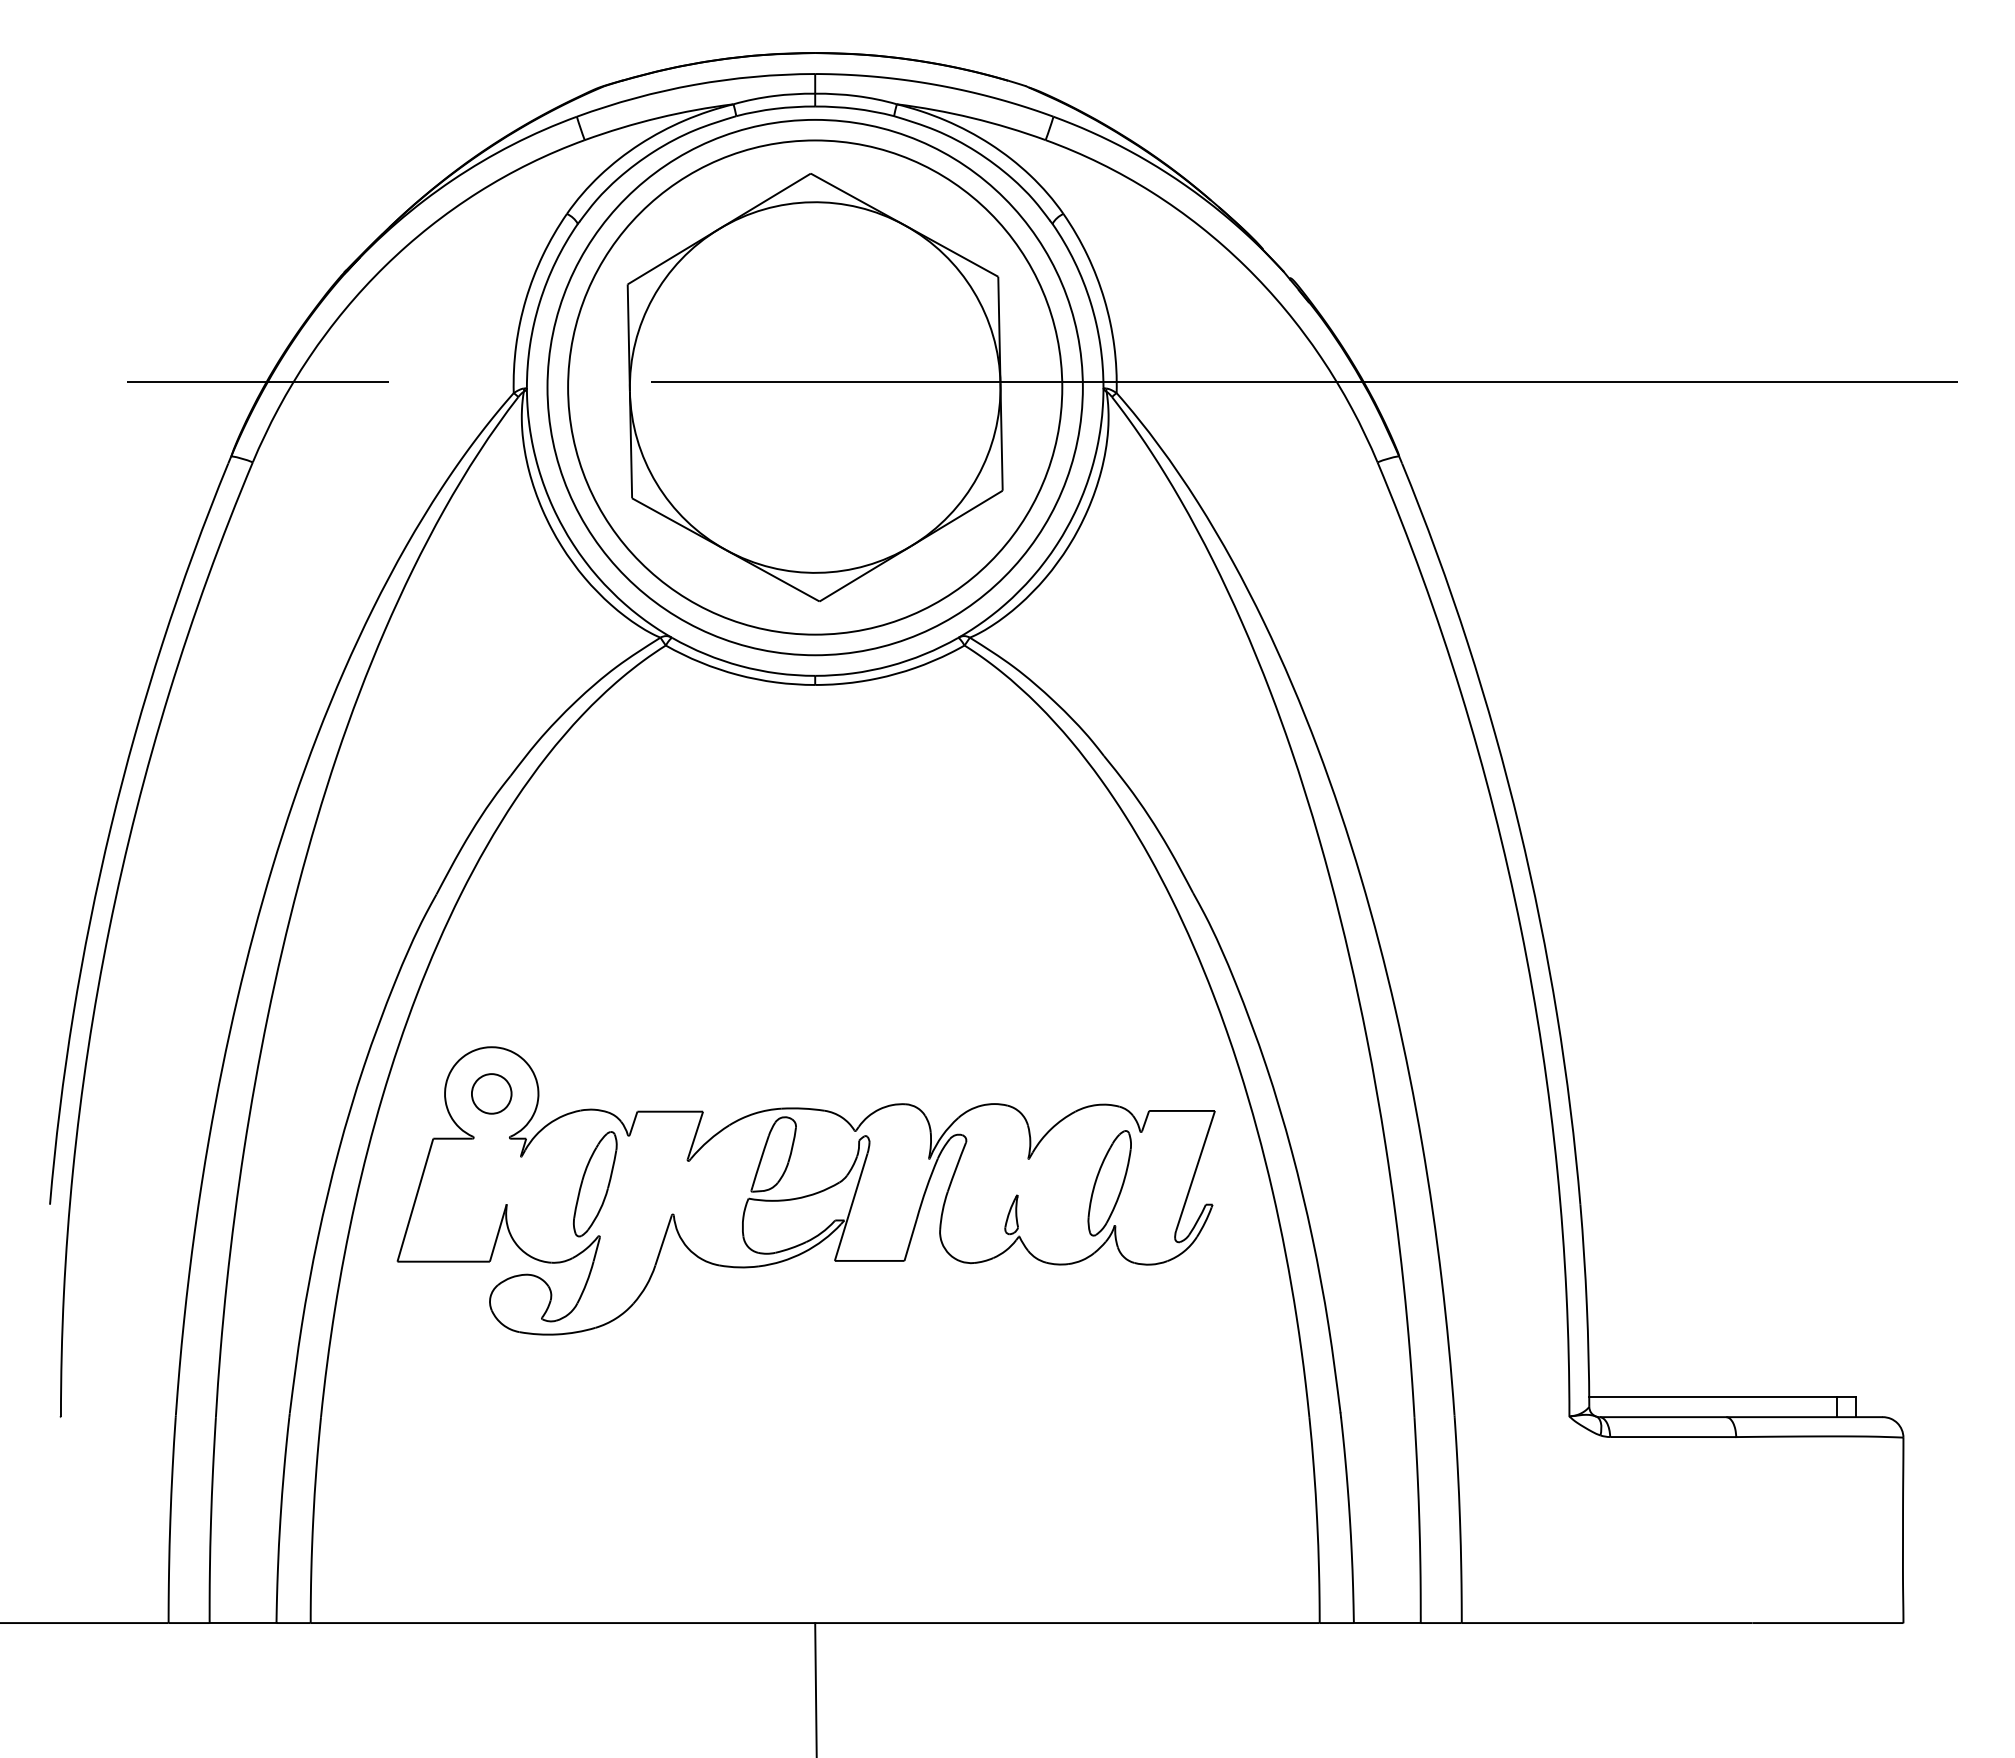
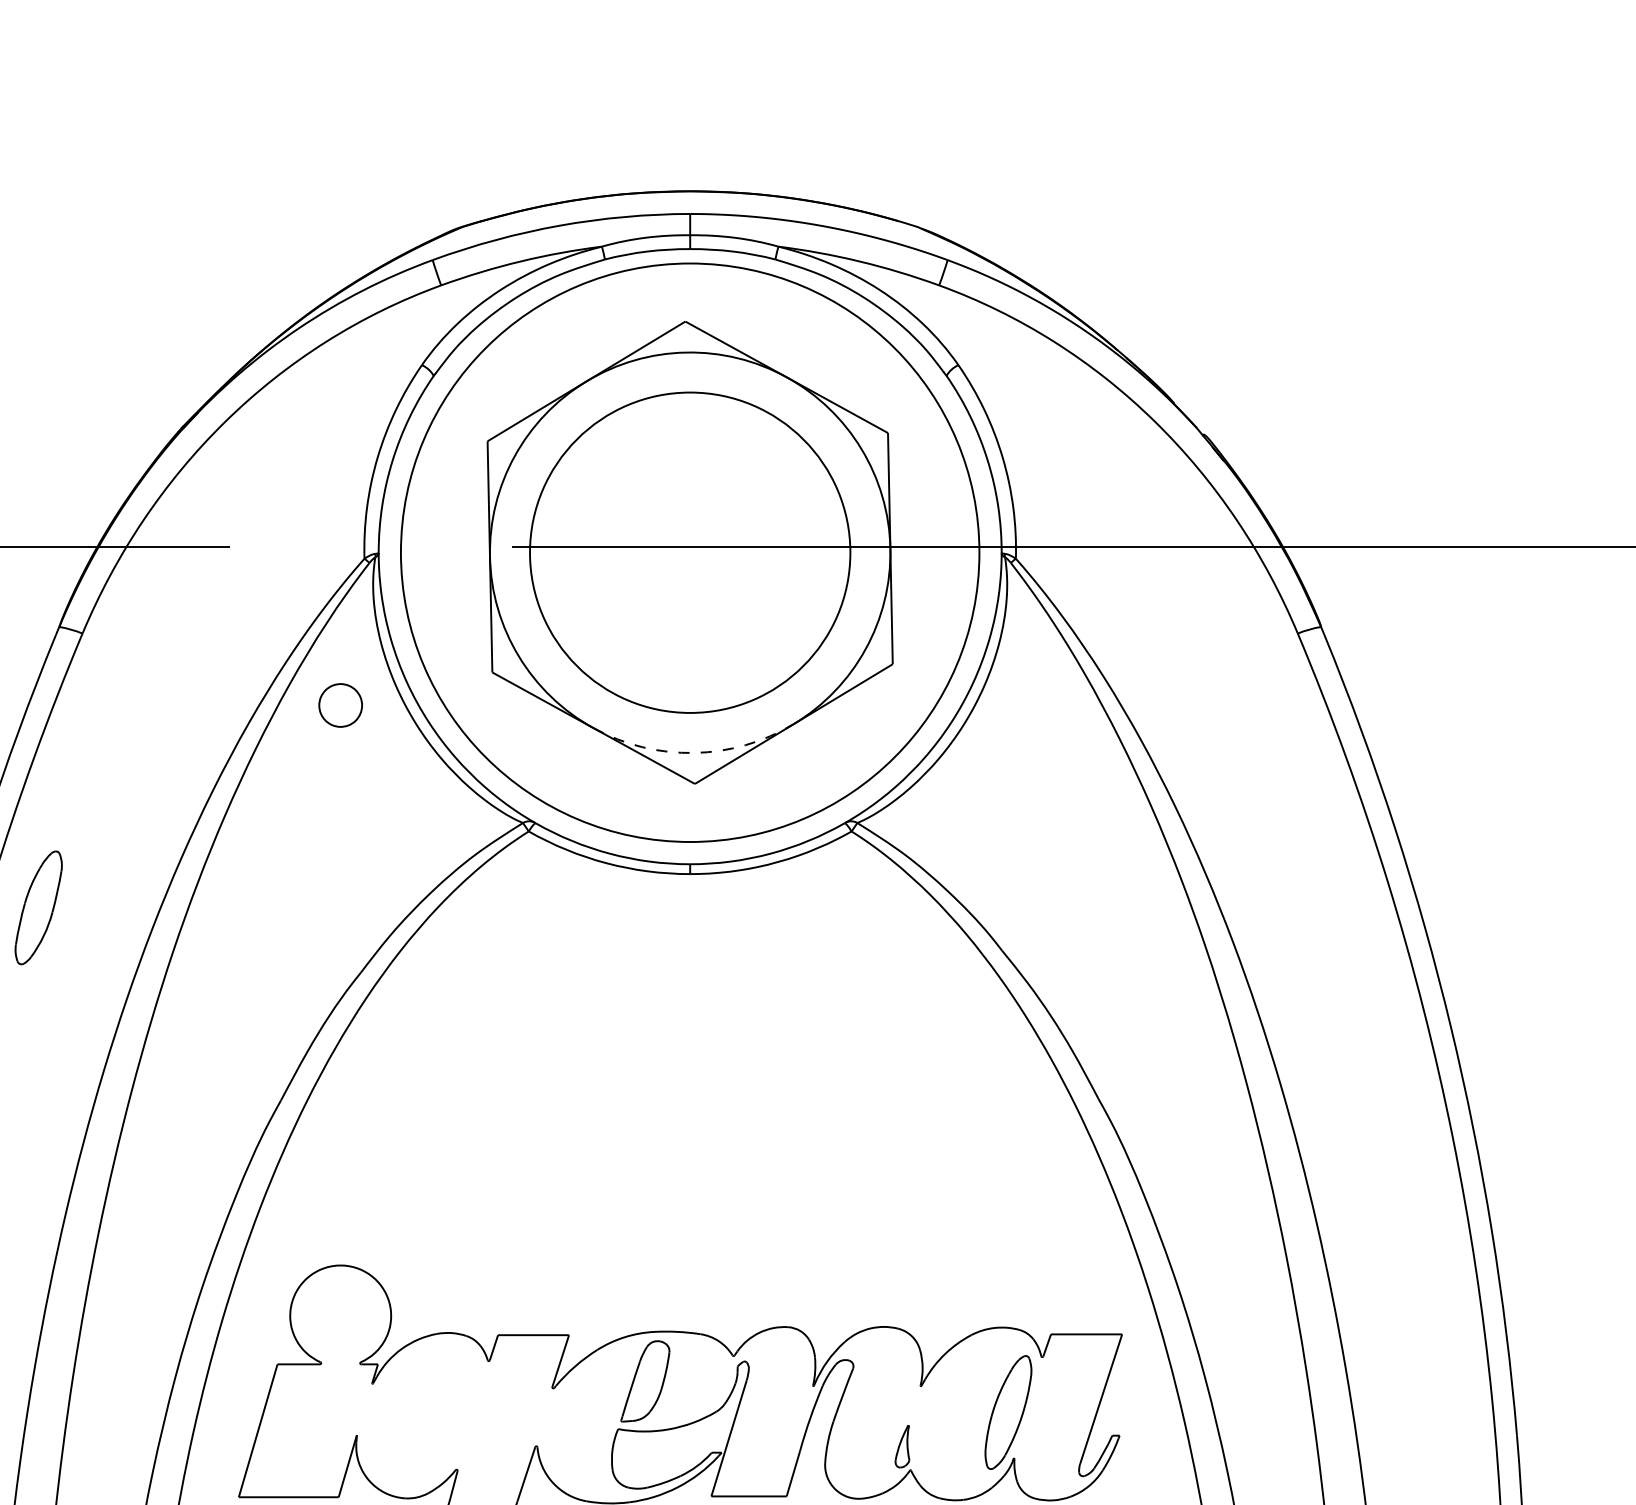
circle: (815, 387) -> (690, 552), size x0.6
arc: (819, 572) -> (694, 752), solid -> dashed
part: (491, 1093) -> (340, 705), moved
part: (595, 1184) -> (38, 908), moved

